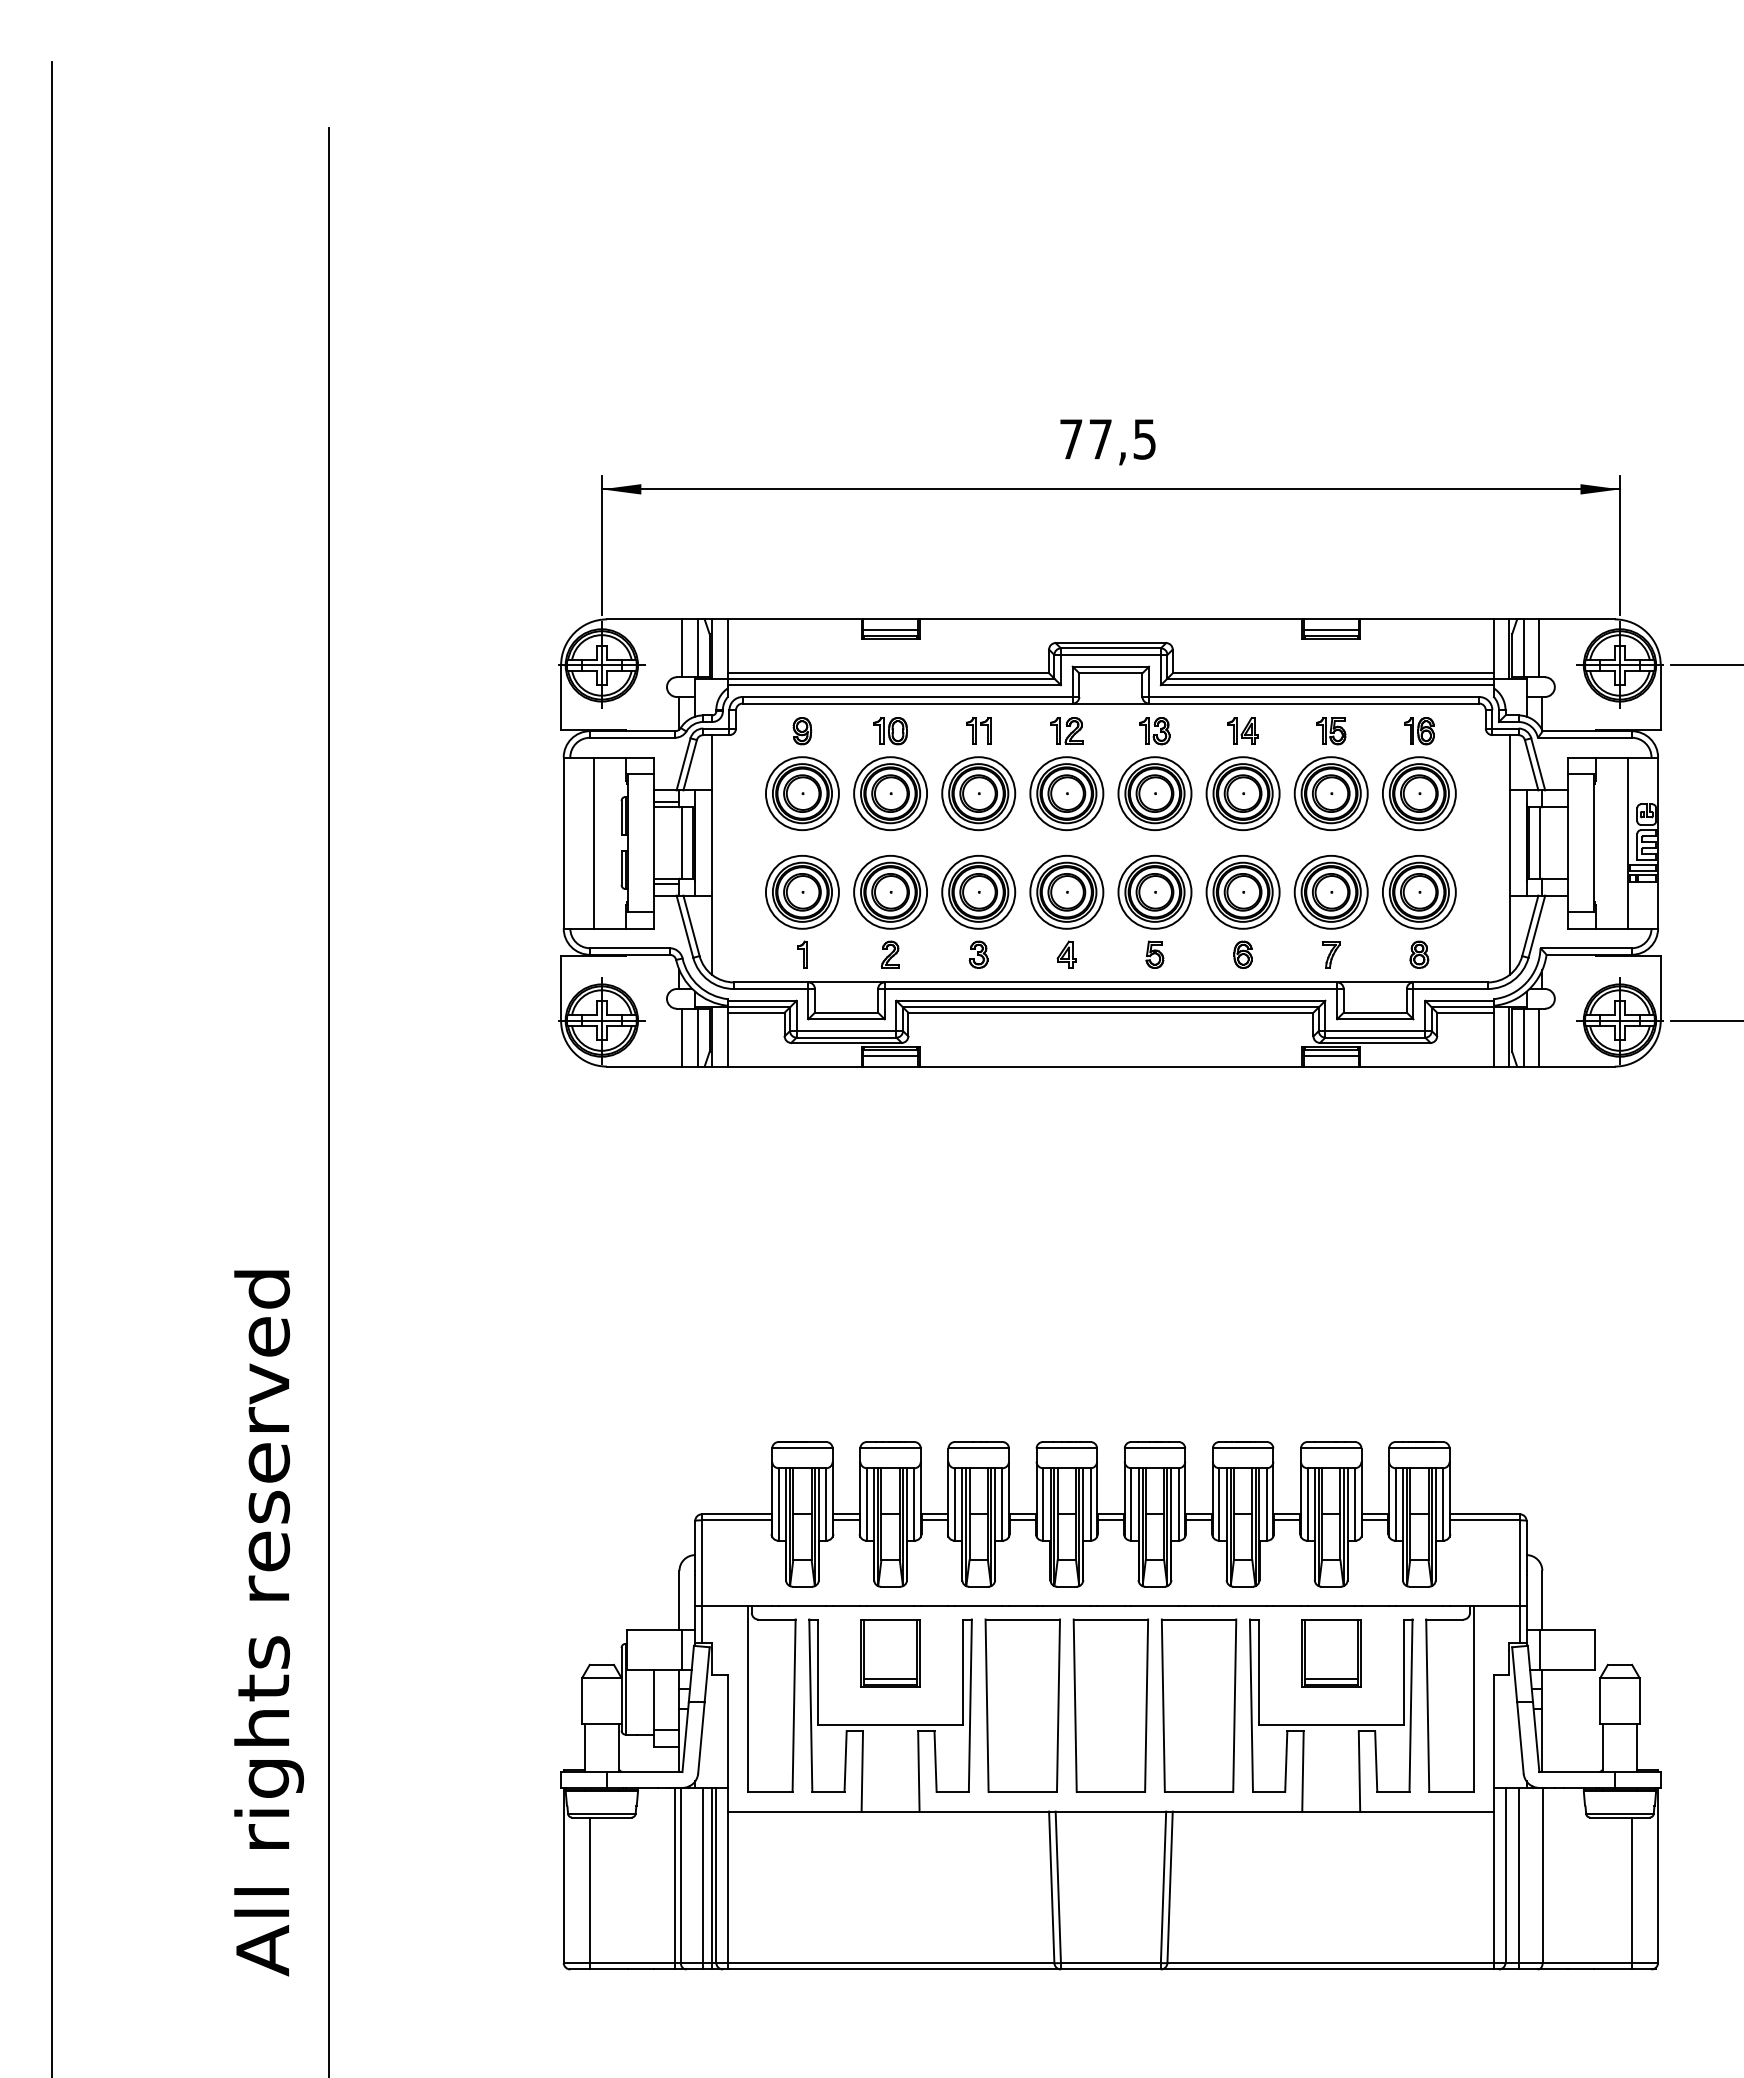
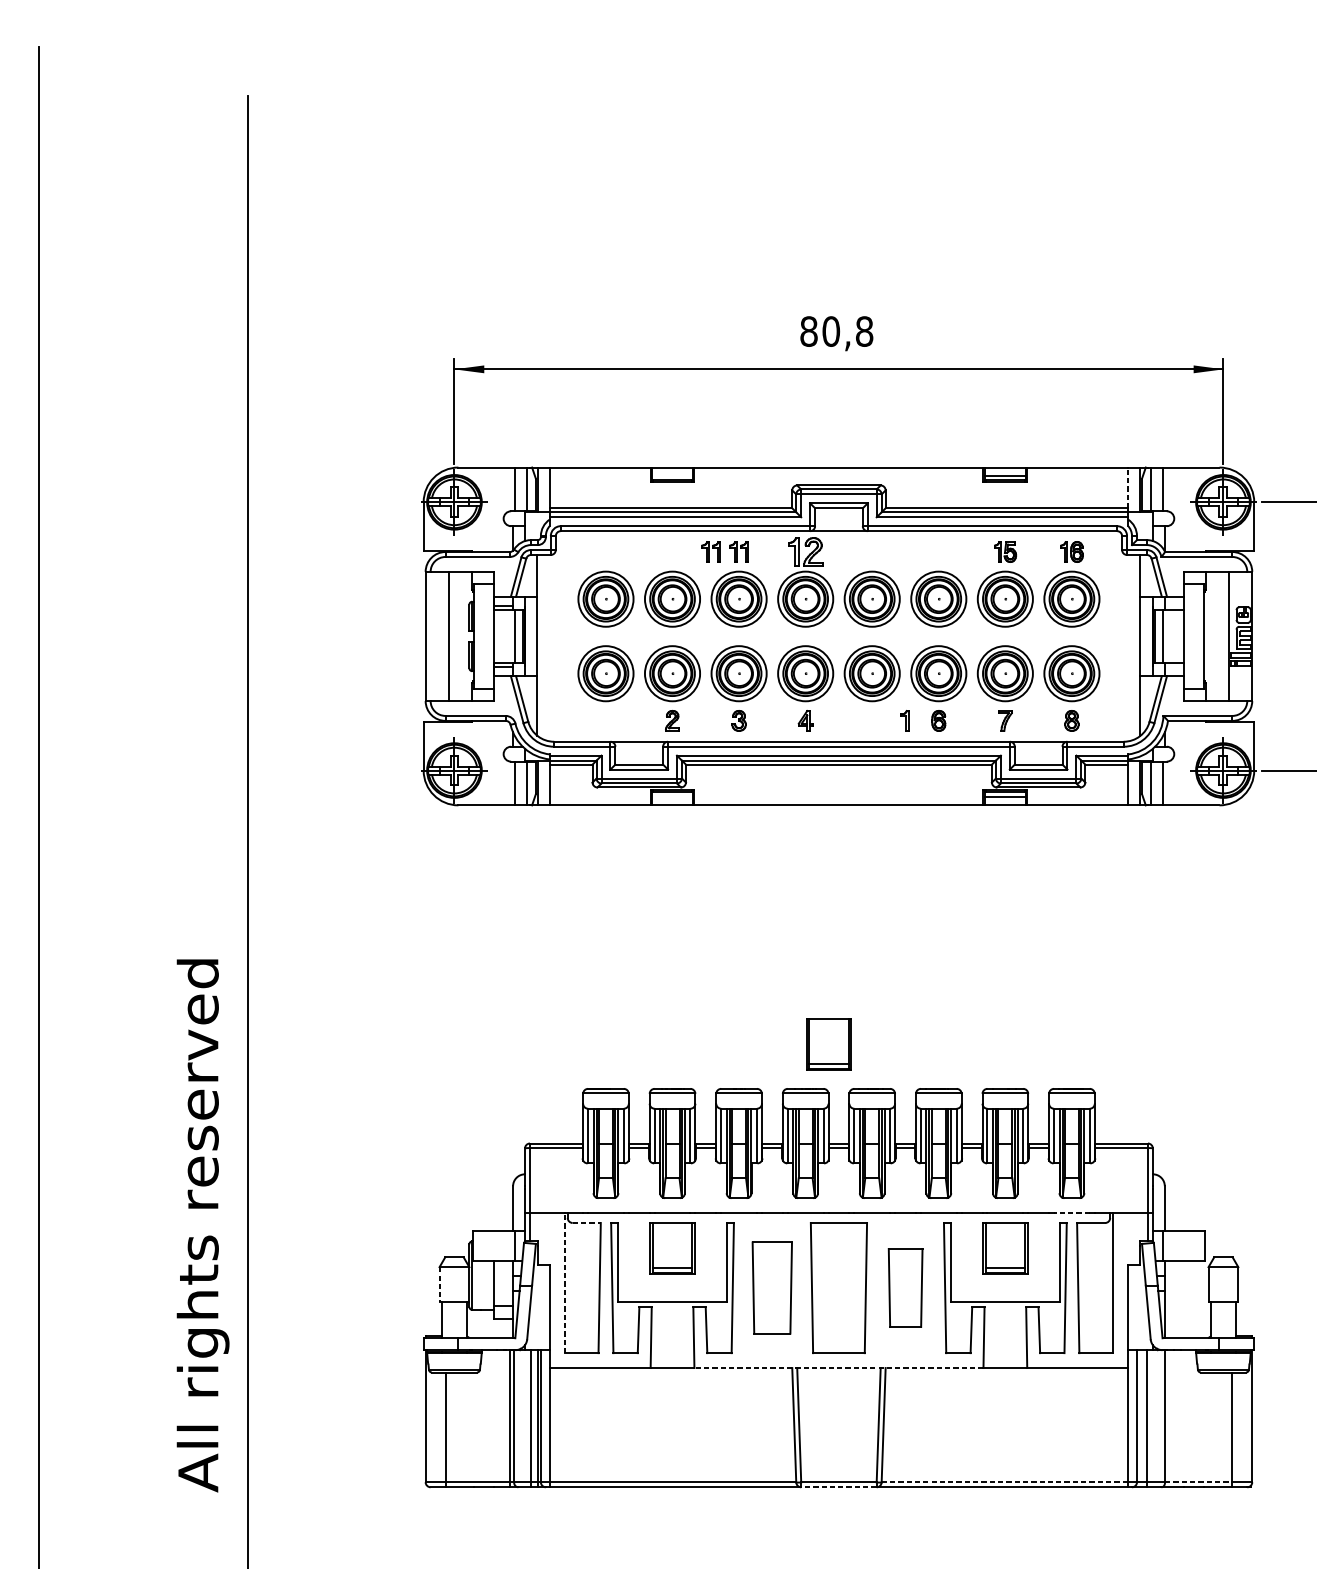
text: (1107, 439) -> (836, 331), 77,5 -> 80,8
line: (890, 629) -> (672, 475), removed
line: (1493, 646) -> (1127, 488), solid -> dashed
part: (941, 730) -> (710, 551), added
part: (1066, 730) -> (805, 551), size x1.4
part: (1242, 730) -> (938, 551), removed
part: (802, 731) -> (606, 552), removed
part: (890, 731) -> (672, 552), removed
part: (1154, 731) -> (871, 552), removed
part: (802, 954) -> (905, 720), moved
part: (1154, 954) -> (871, 720), removed
line: (890, 1056) -> (672, 797), removed
part: (1097, 1383) -> (828, 1044), added
line: (1419, 1606) -> (1072, 1213), solid -> dashed
line: (777, 1619) -> (587, 1222), solid -> dashed
line: (747, 1699) -> (564, 1283), solid -> dashed
line: (582, 1701) -> (439, 1284), solid -> dashed
part: (1022, 1705) -> (772, 1287), size x0.7
part: (1199, 1705) -> (905, 1287), size x0.6
line: (1110, 1811) -> (838, 1367), solid -> dashed
line: (1587, 1962) -> (1198, 1482), solid -> dashed
line: (1331, 1963) -> (1005, 1482), solid -> dashed
line: (1110, 1969) -> (838, 1487), solid -> dashed

